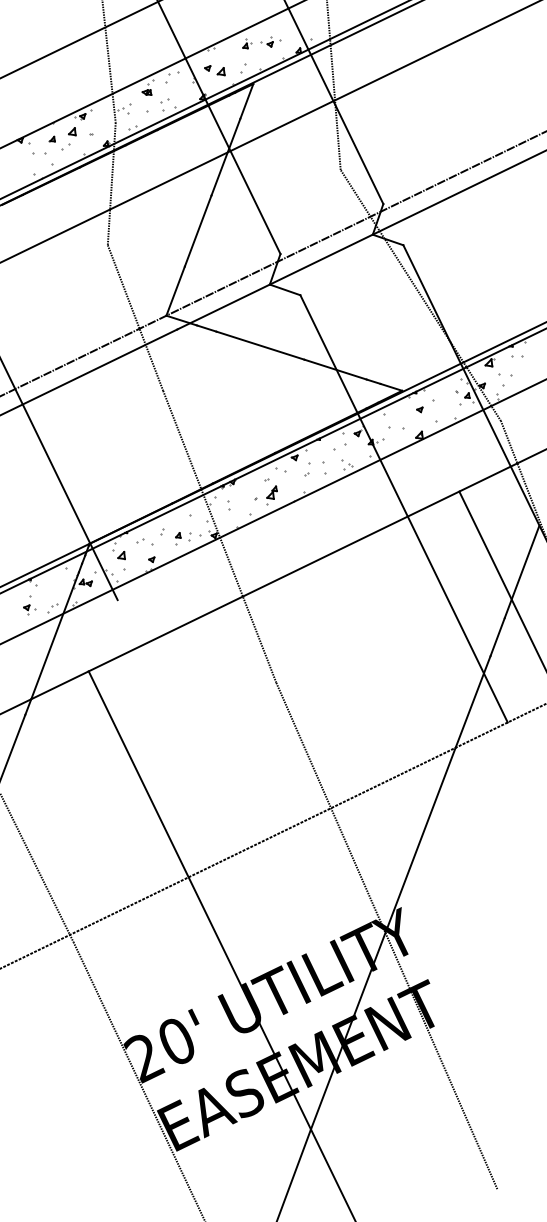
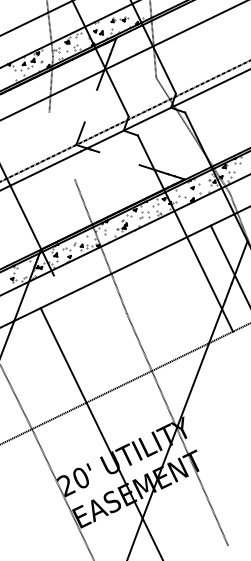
line: (197, 229) -> (90, 105), removed
line: (134, 316) -> (61, 145), removed
line: (260, 345) -> (119, 158), removed

